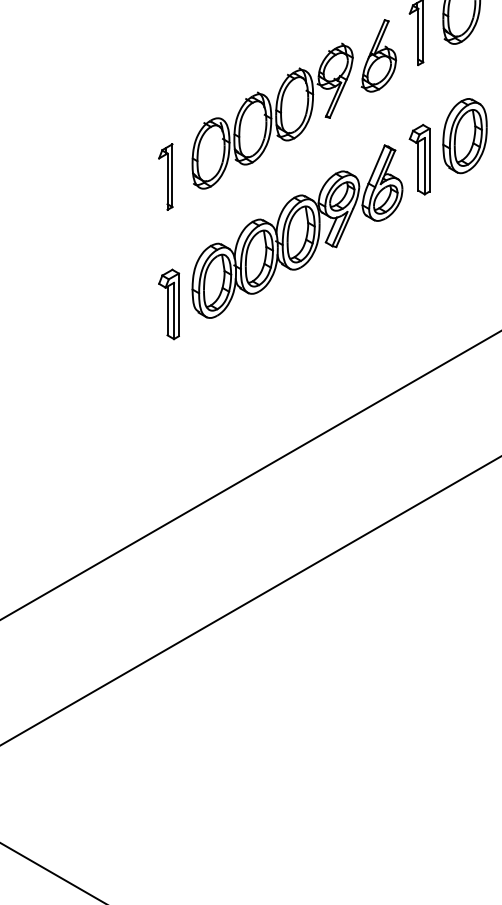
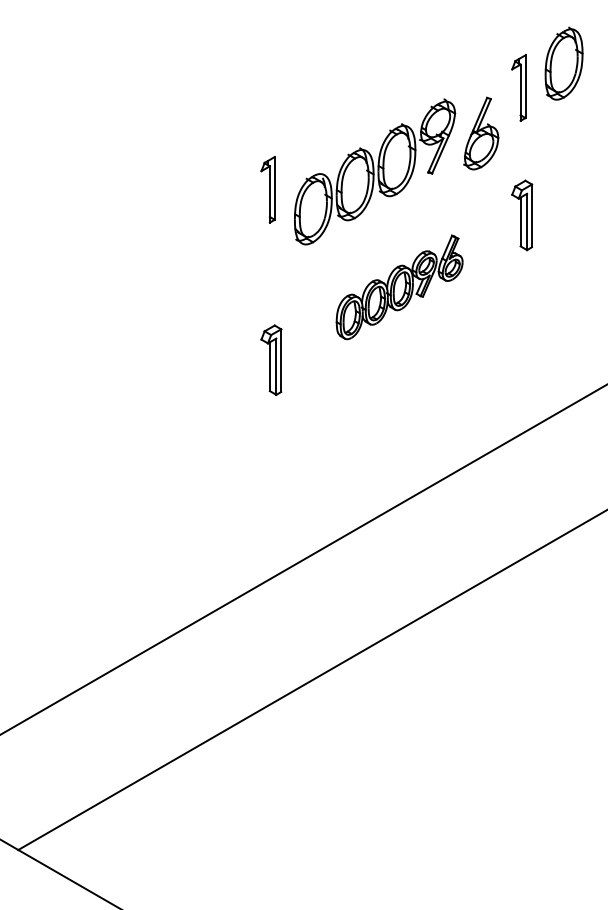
part: (379, 55) -> (481, 133), moved
part: (464, 135) -> (566, 191), removed
part: (165, 176) -> (267, 189), moved
part: (297, 231) -> (399, 287), size x0.6

